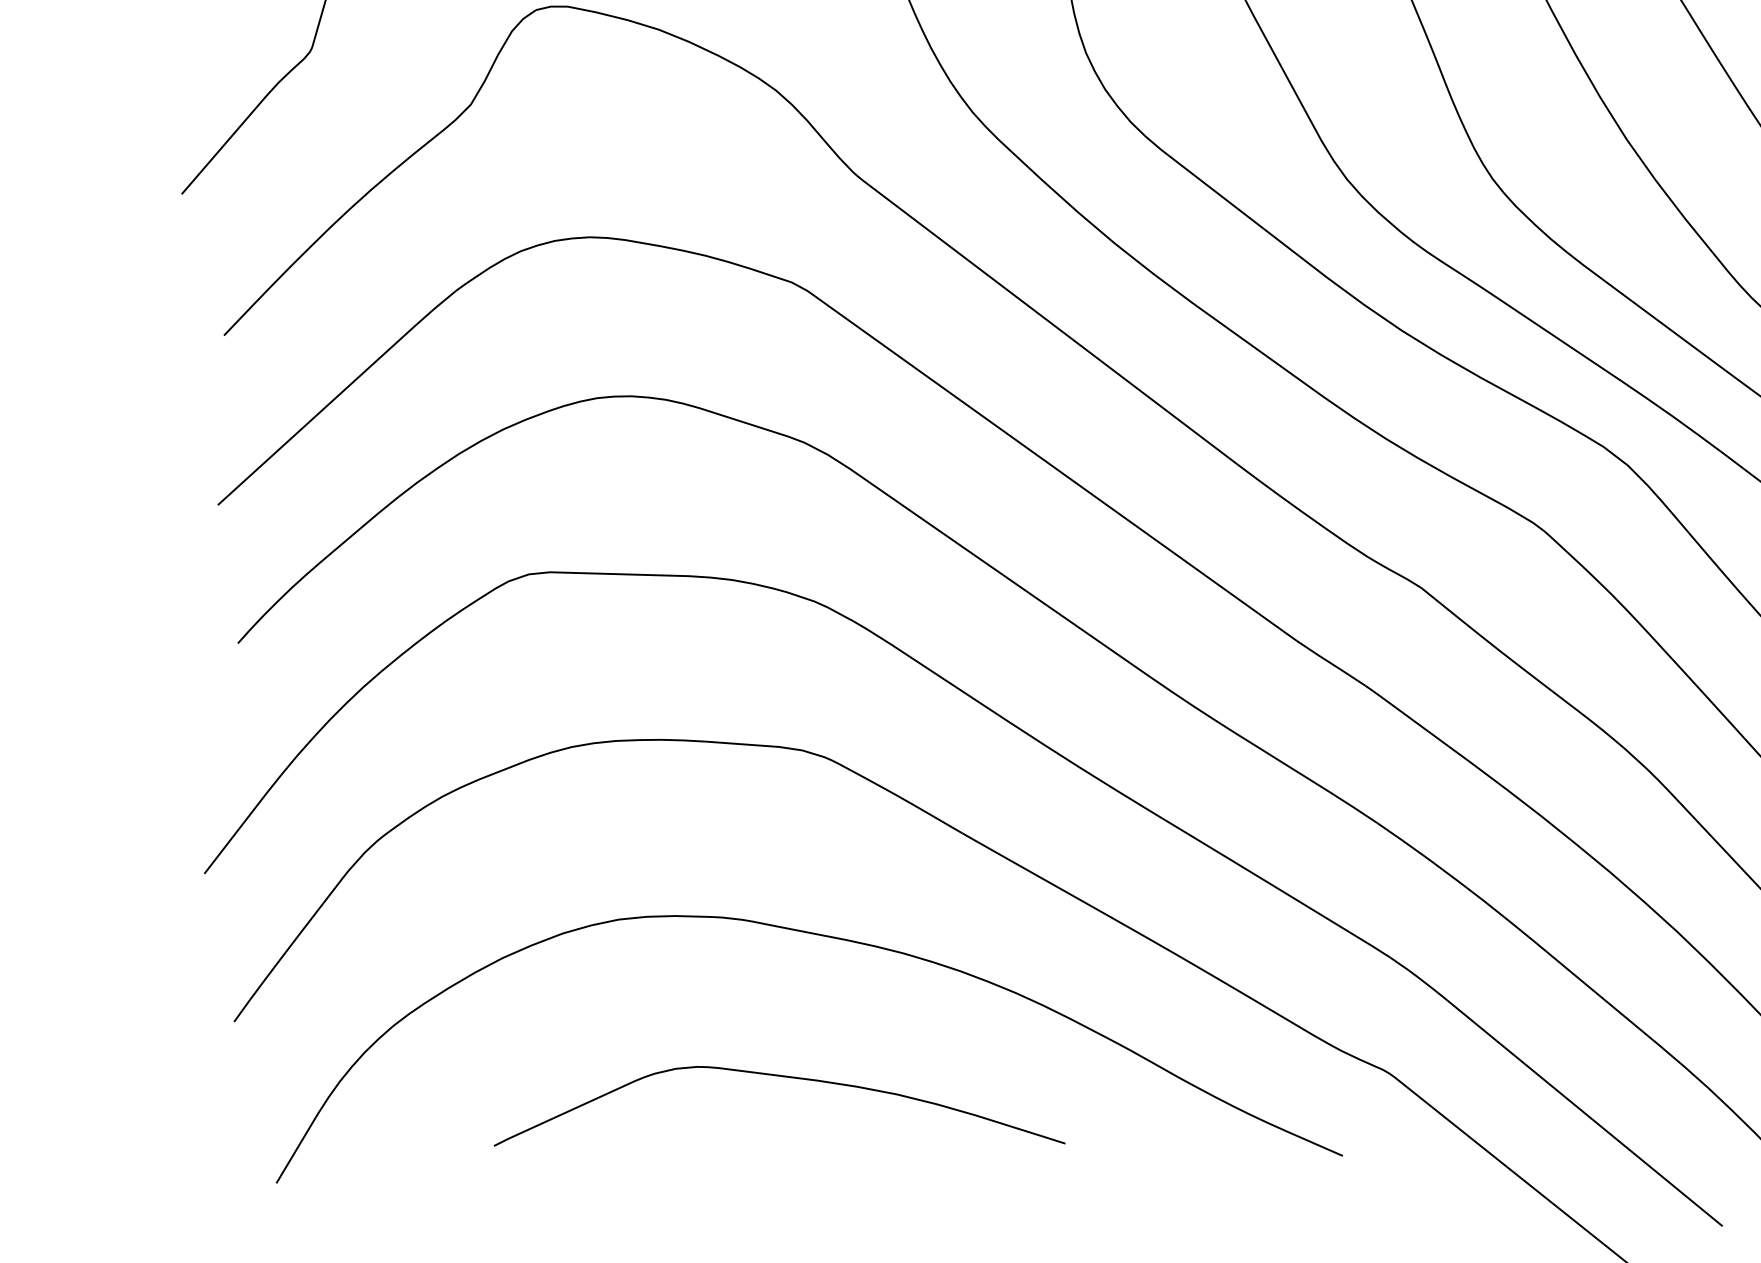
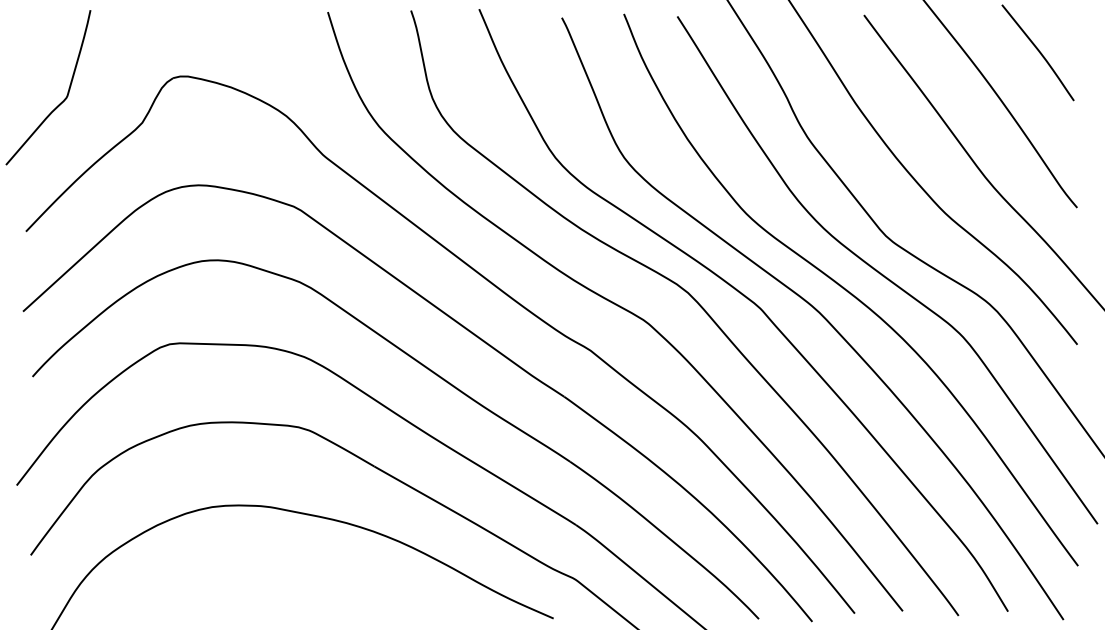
curve: (786, 1079) -> (291, 582), removed

